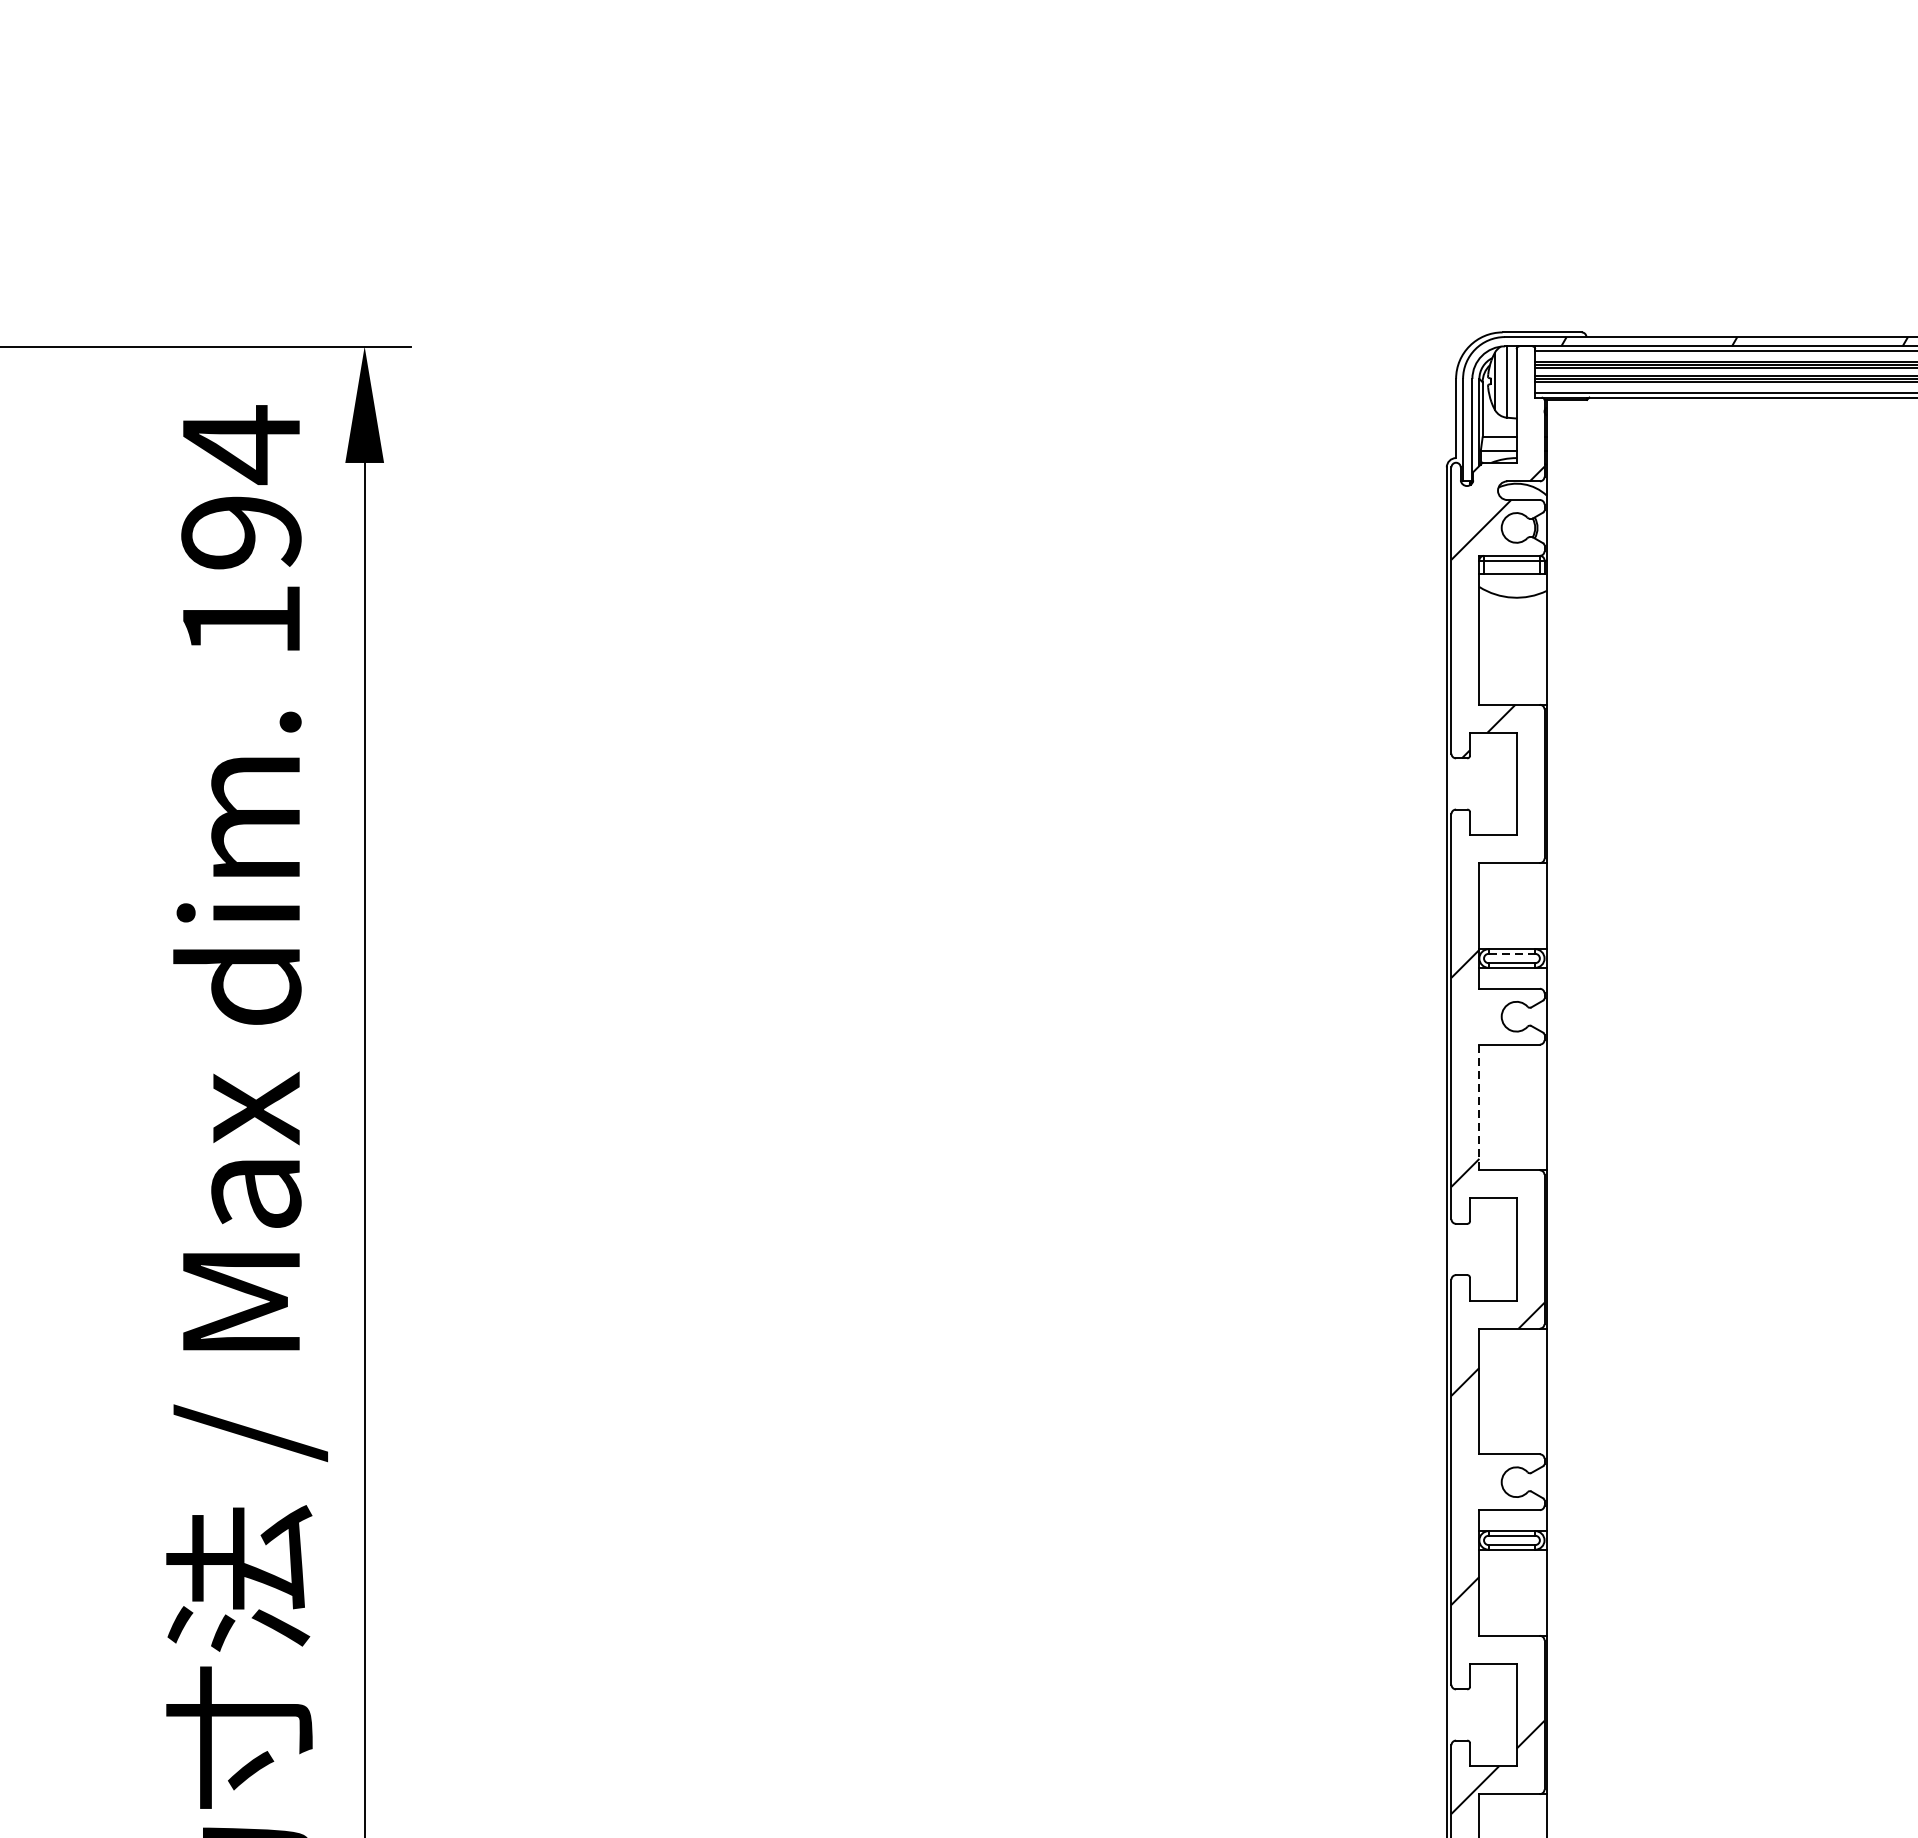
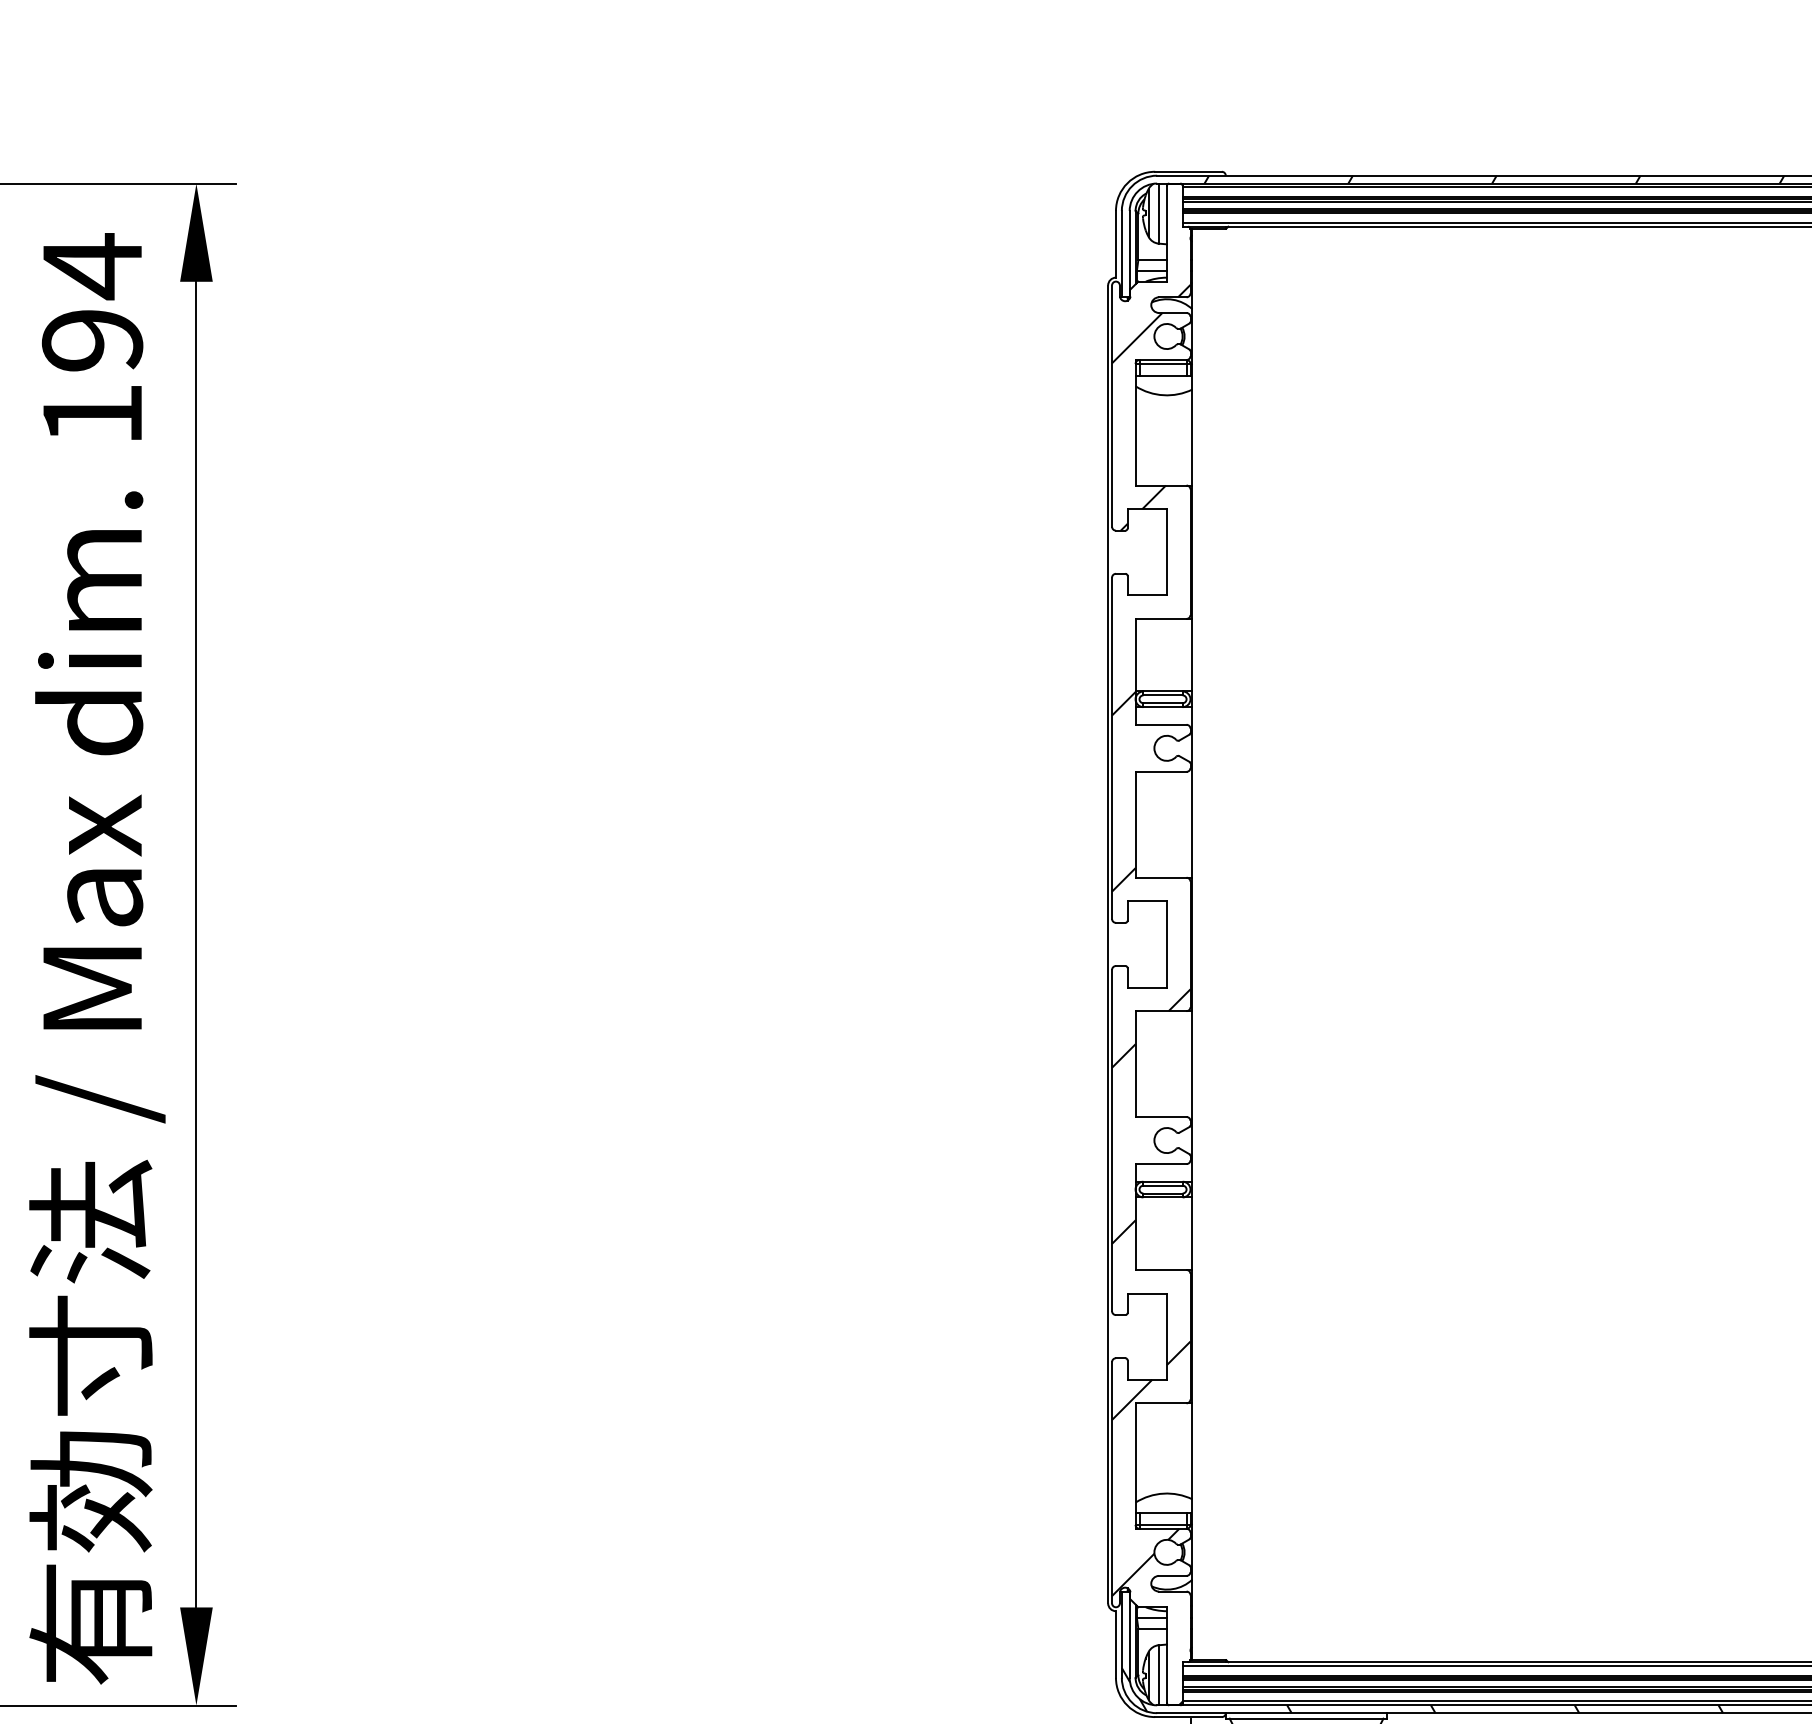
line: (1512, 954) -> (1163, 695), dashed -> solid
line: (1479, 1107) -> (1135, 824), dashed -> solid

